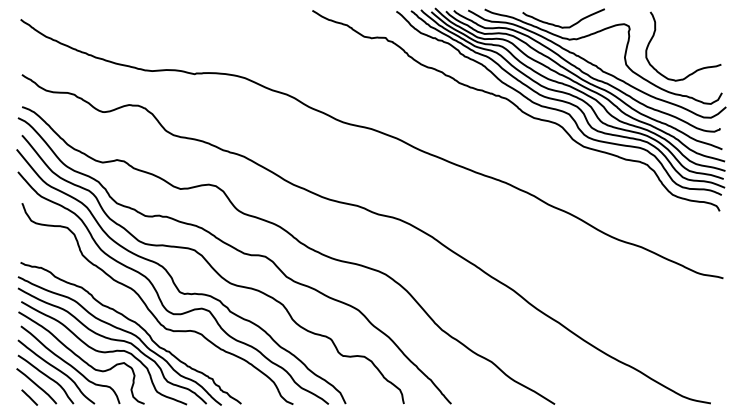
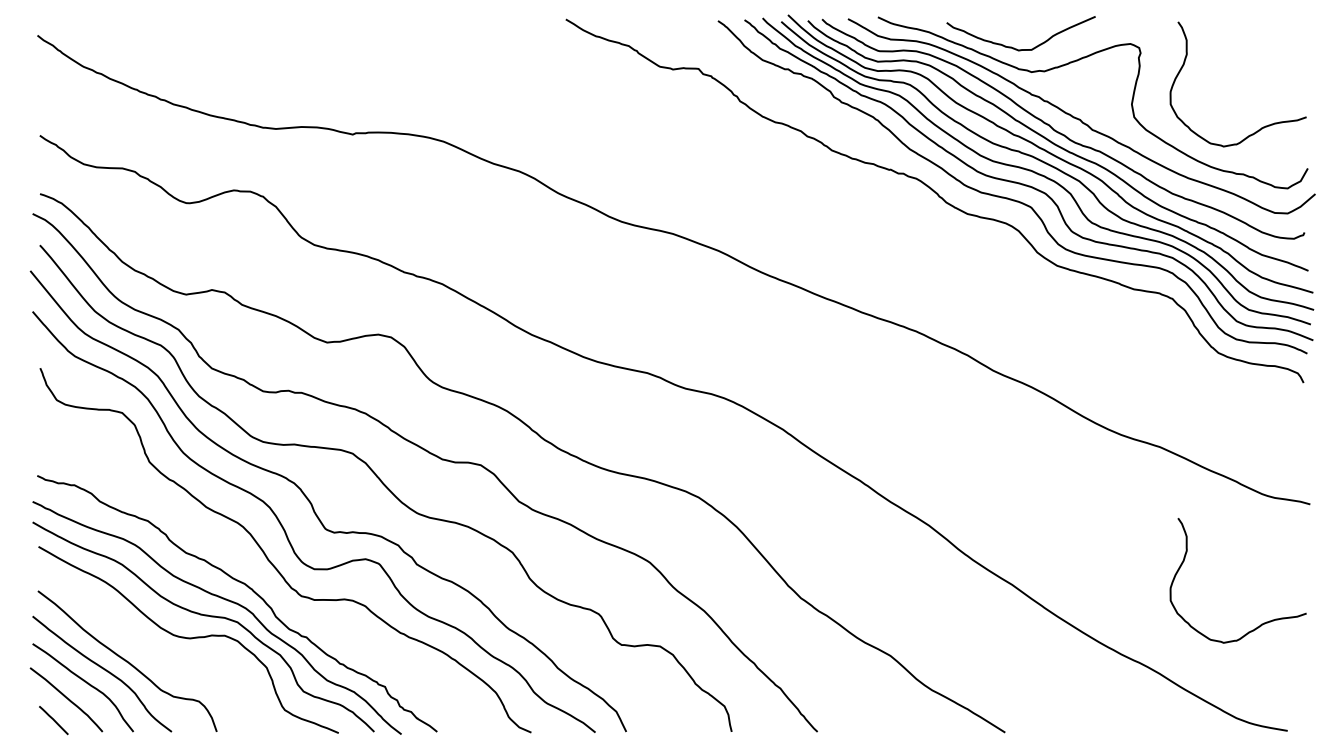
curve: (696, 343) -> (1261, 622), added
curve: (80, 357) -> (145, 647), removed

